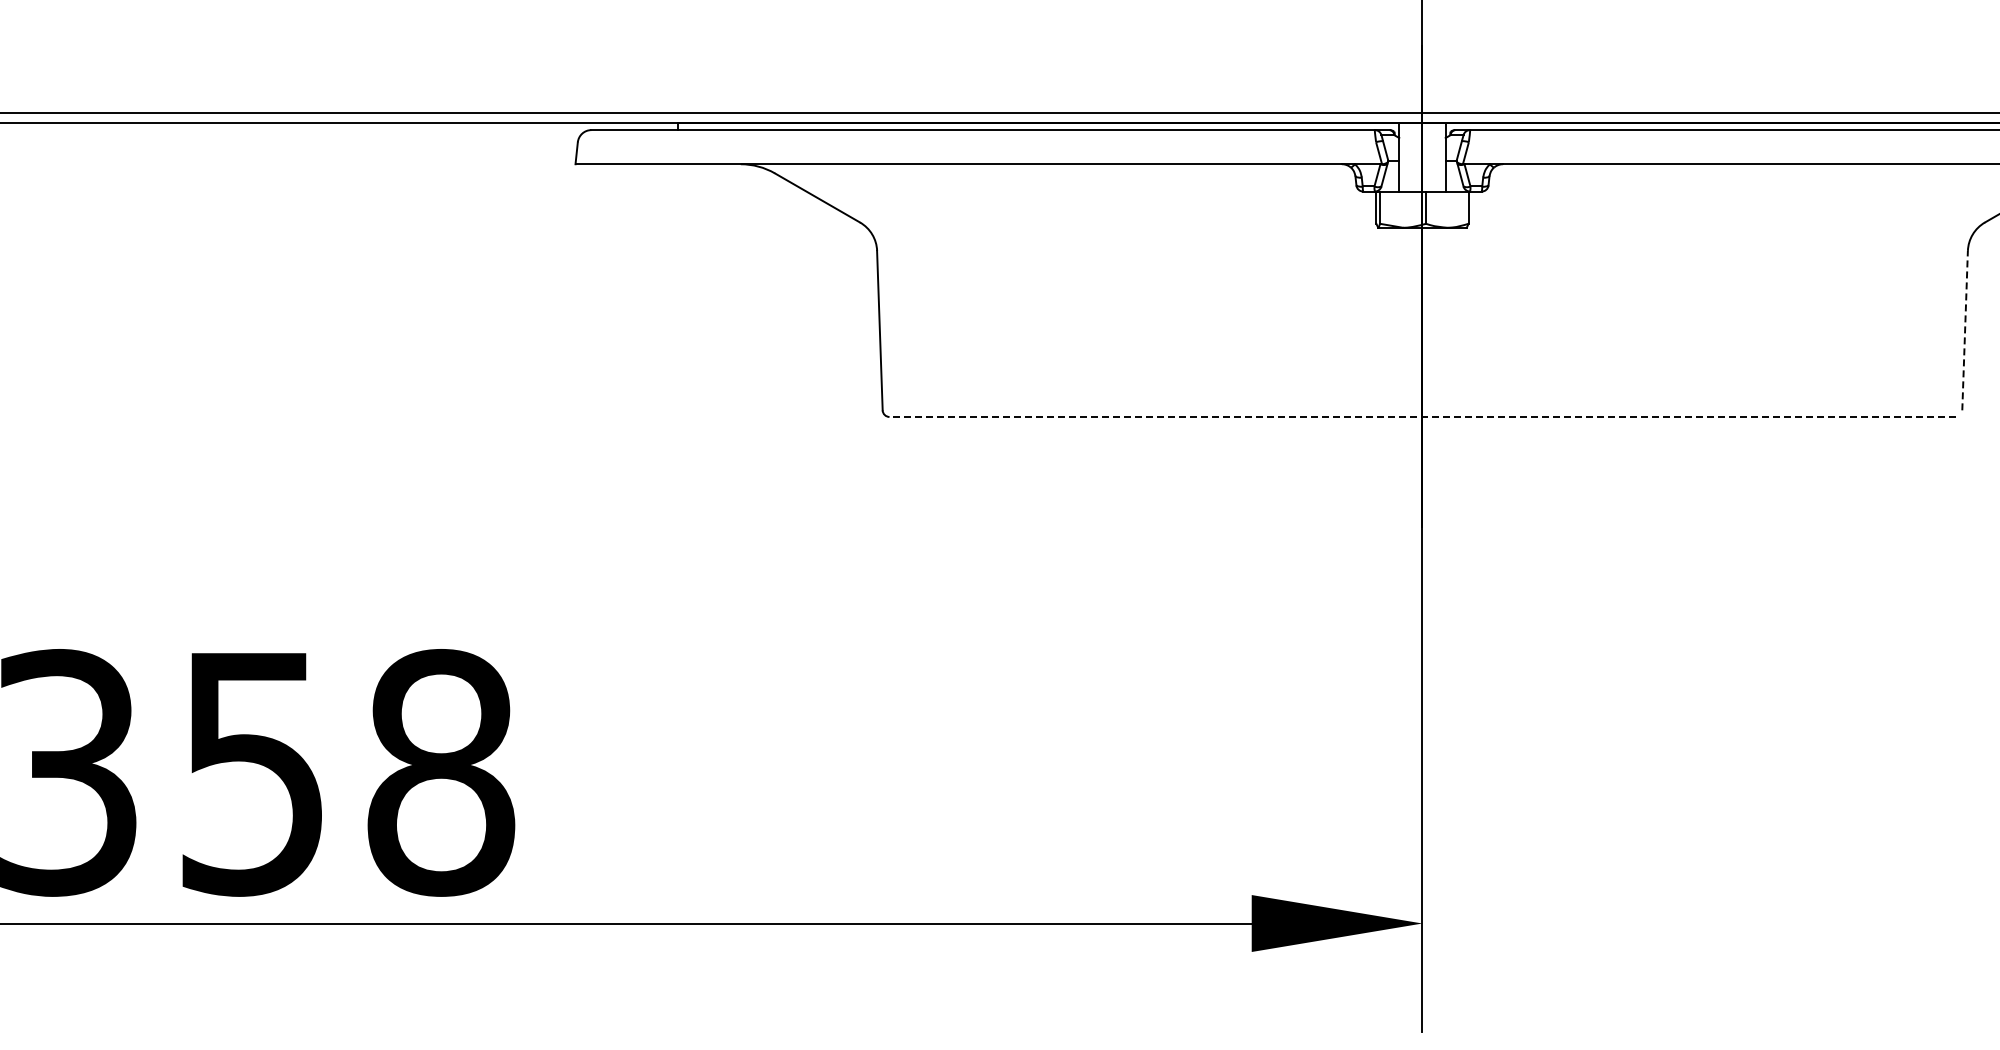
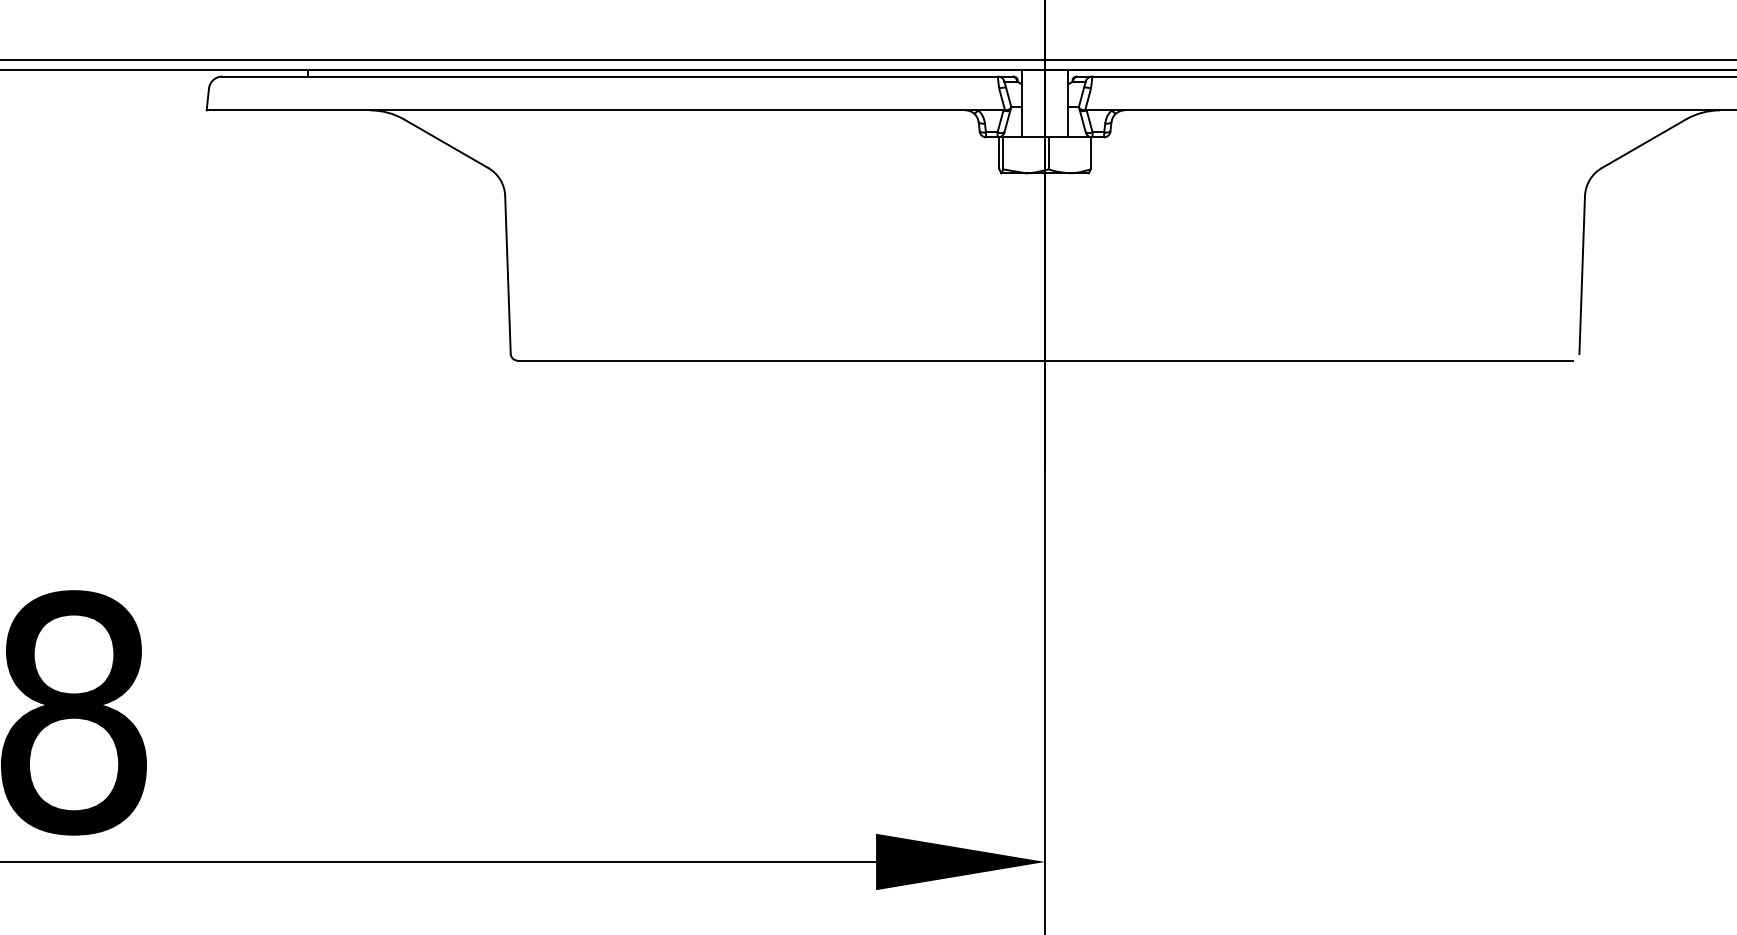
line: (1965, 330) -> (1582, 274), dashed -> solid
line: (1422, 416) -> (1045, 360), dashed -> solid

